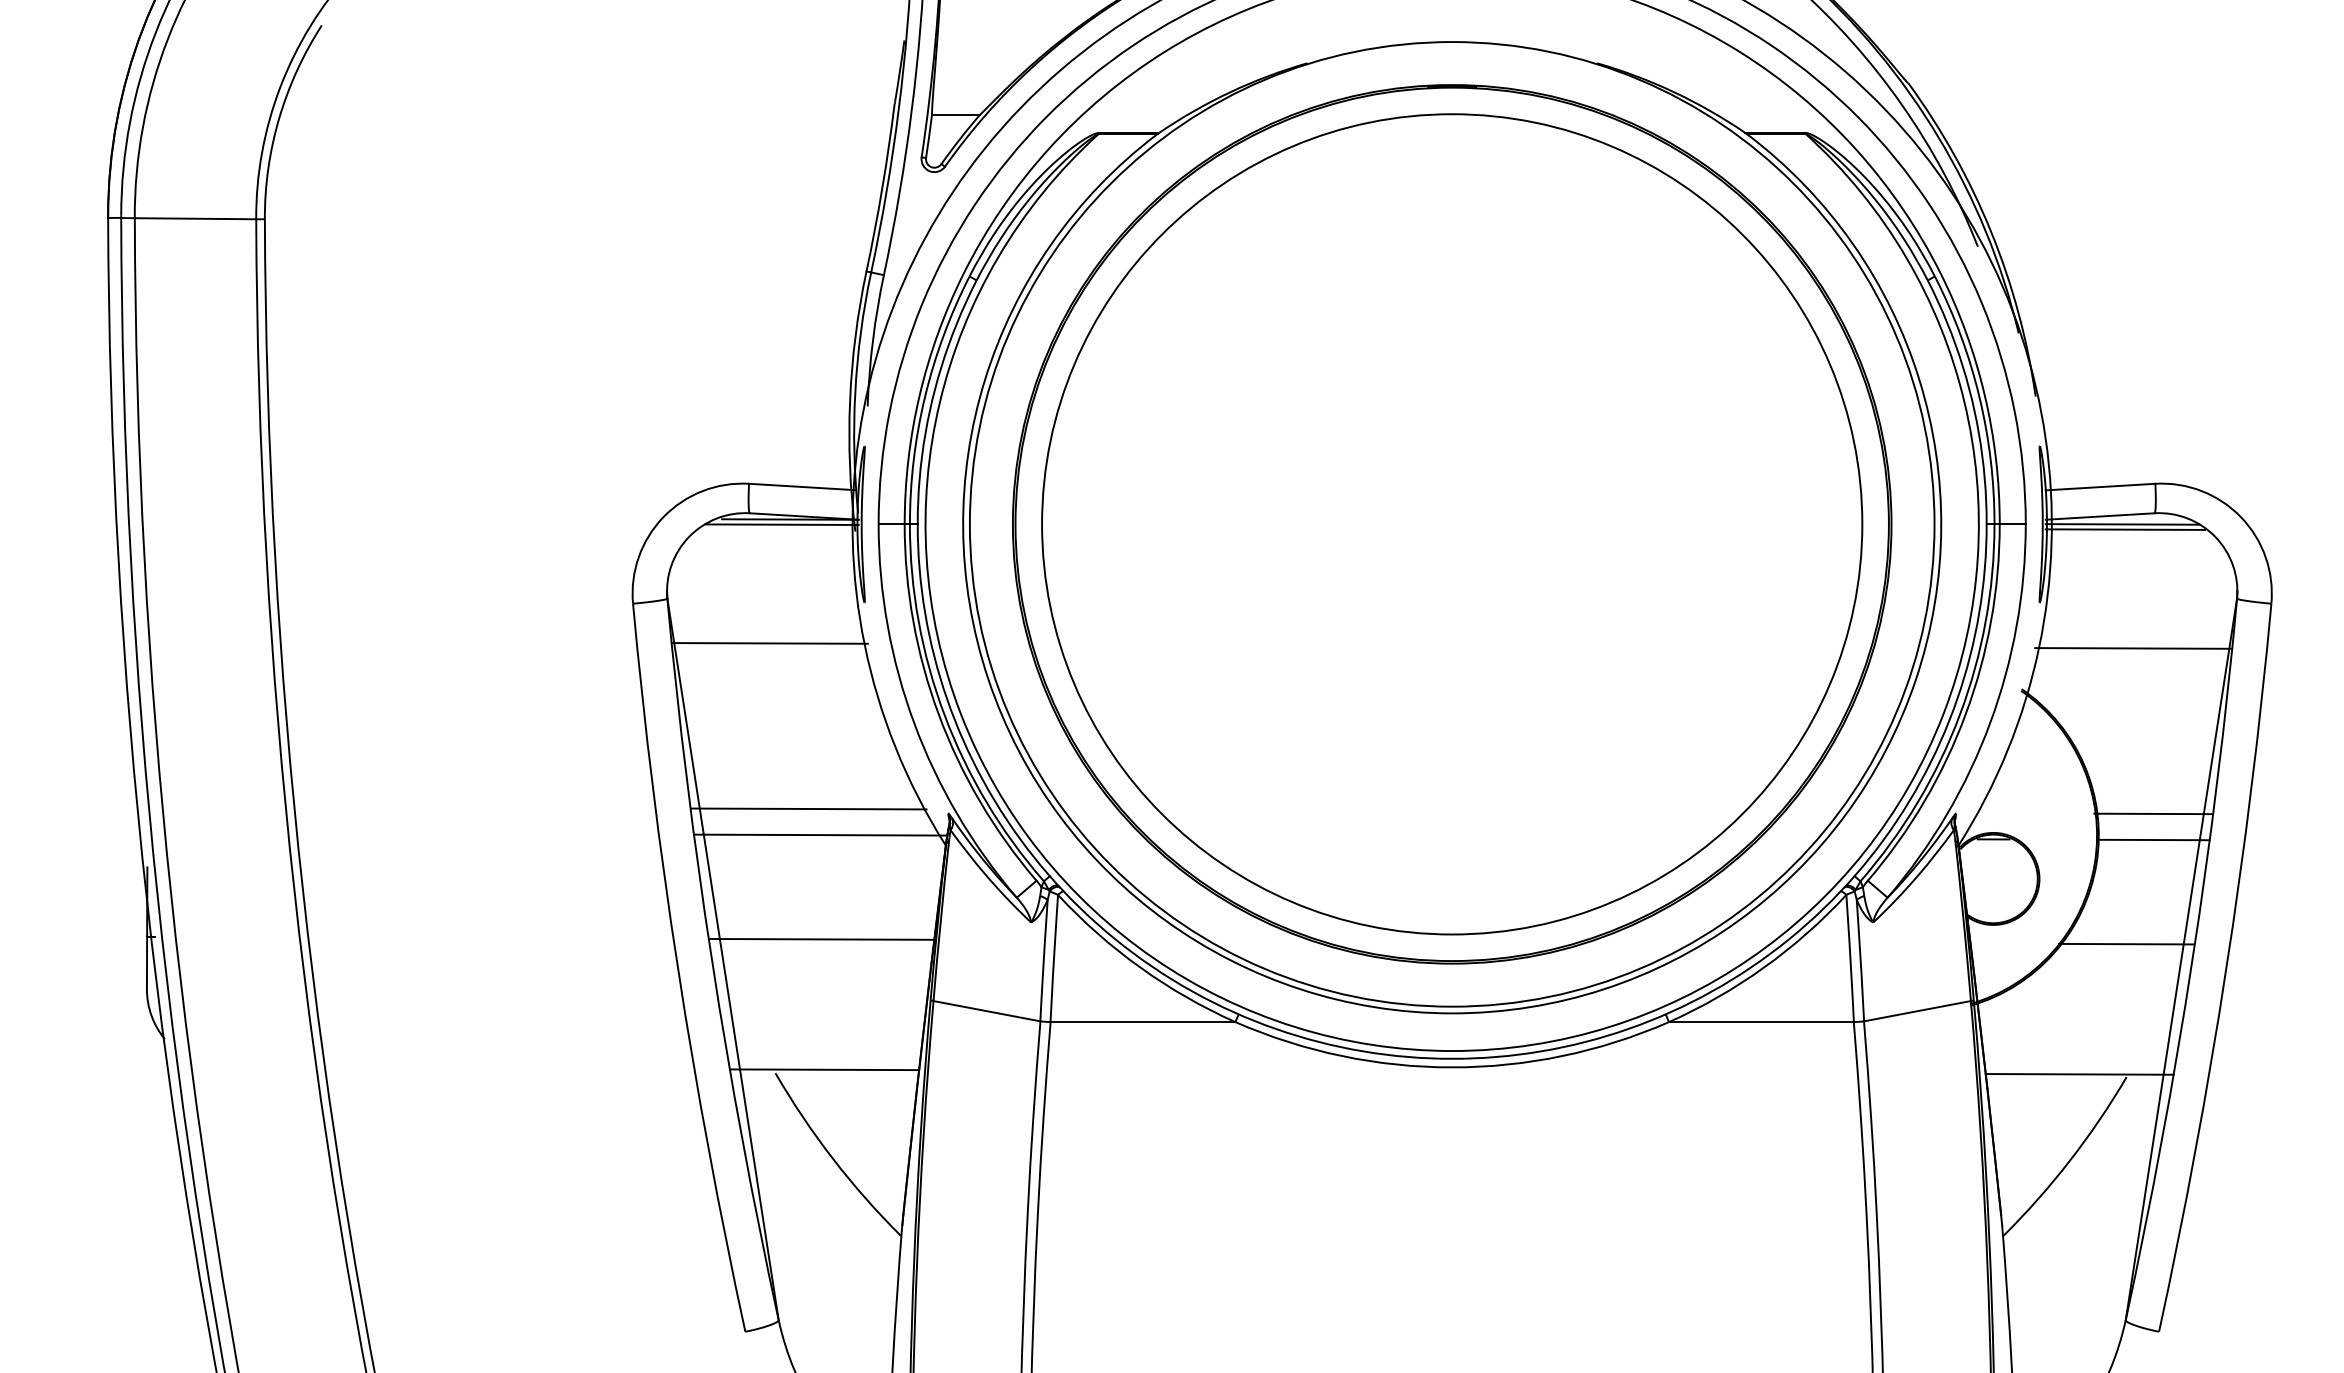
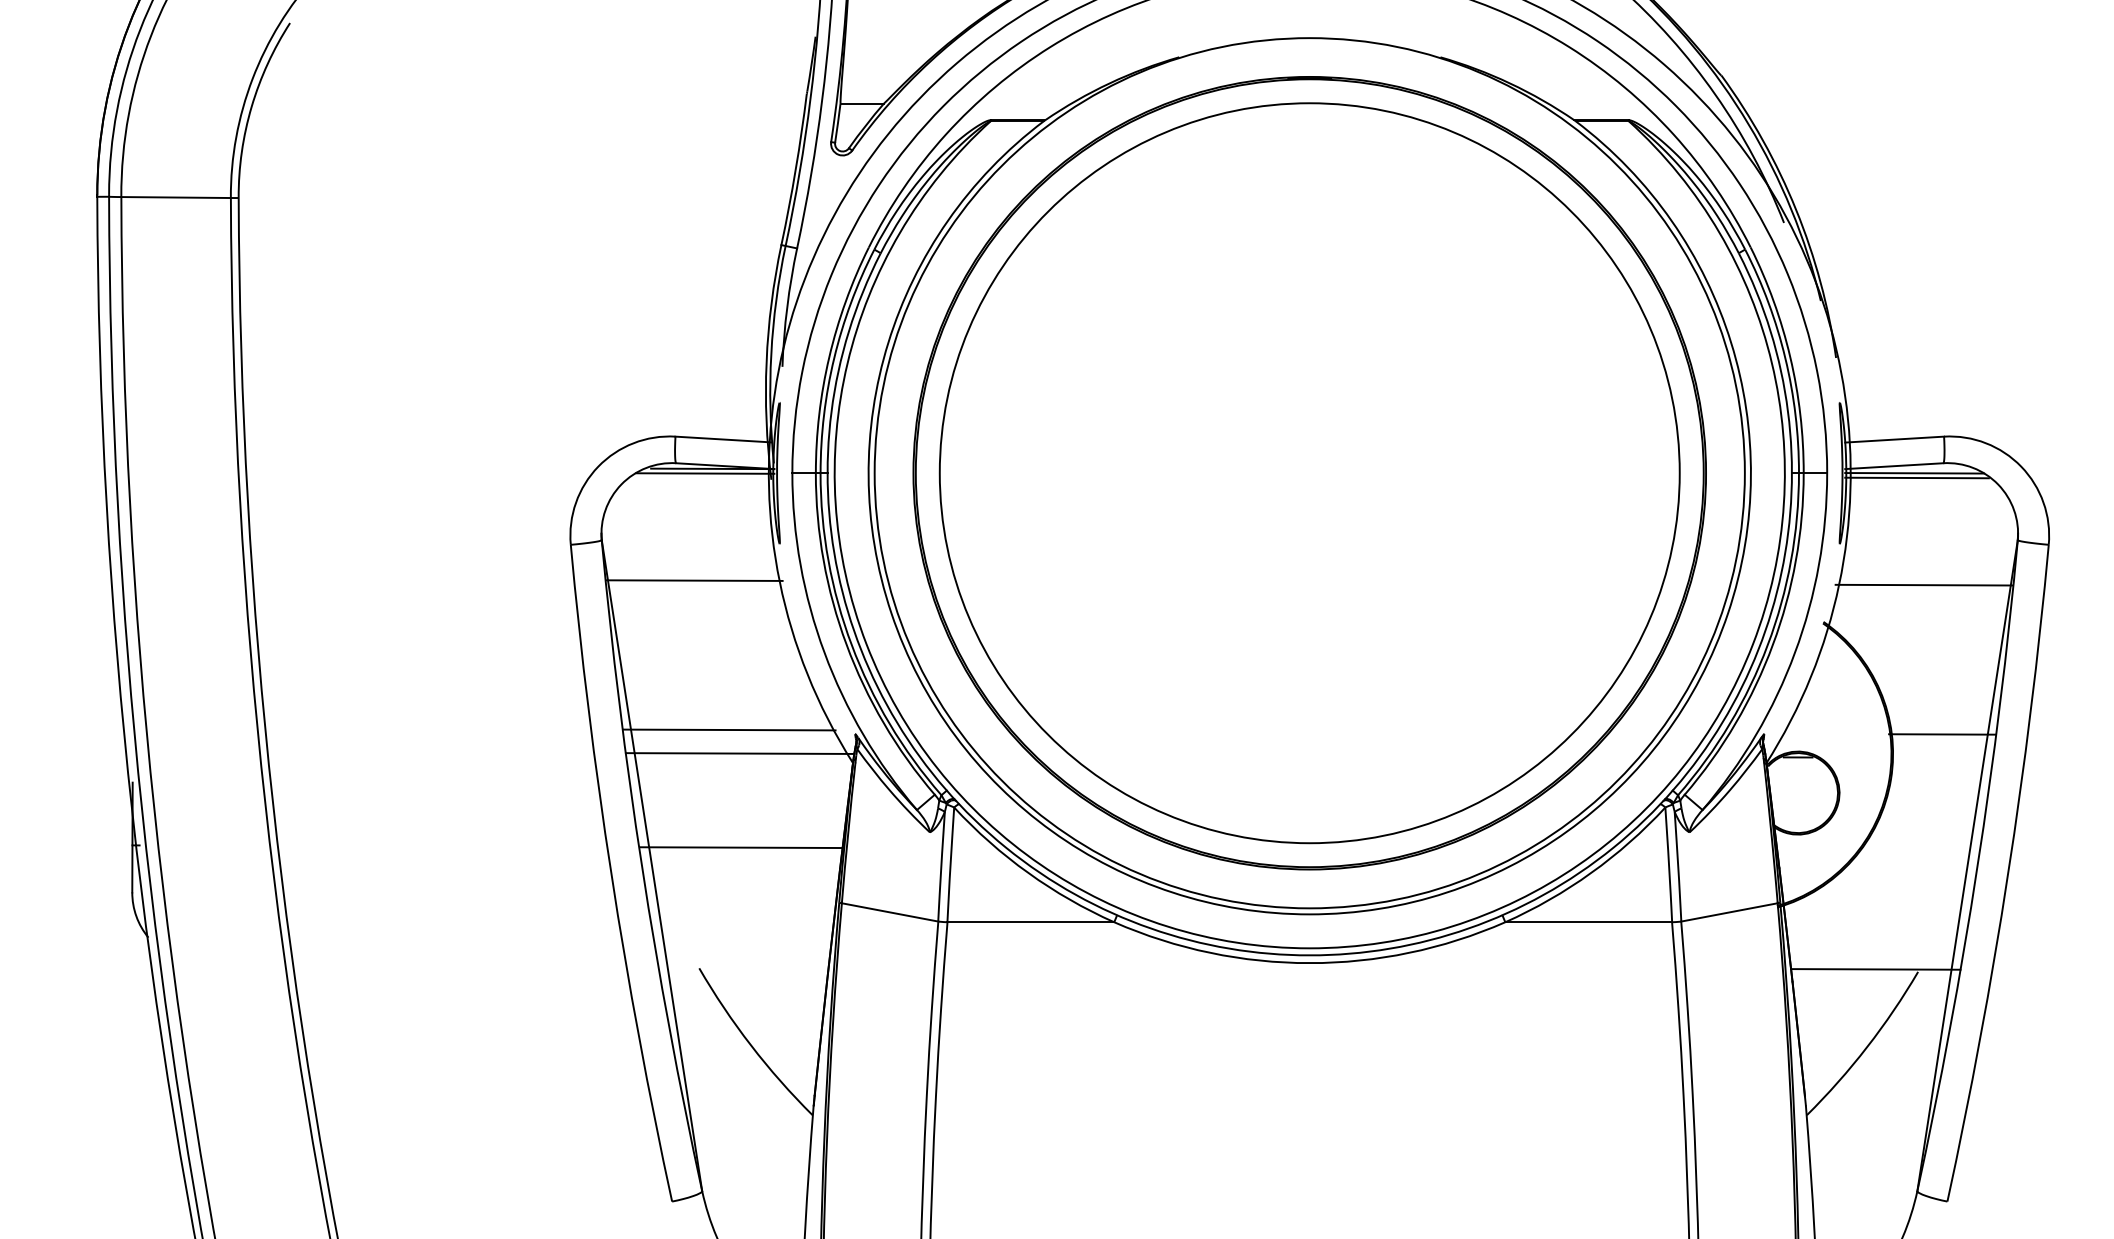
line: (2153, 839) -> (1942, 757), removed
line: (2125, 943) -> (1917, 851), removed
line: (824, 1069) -> (743, 965), removed

